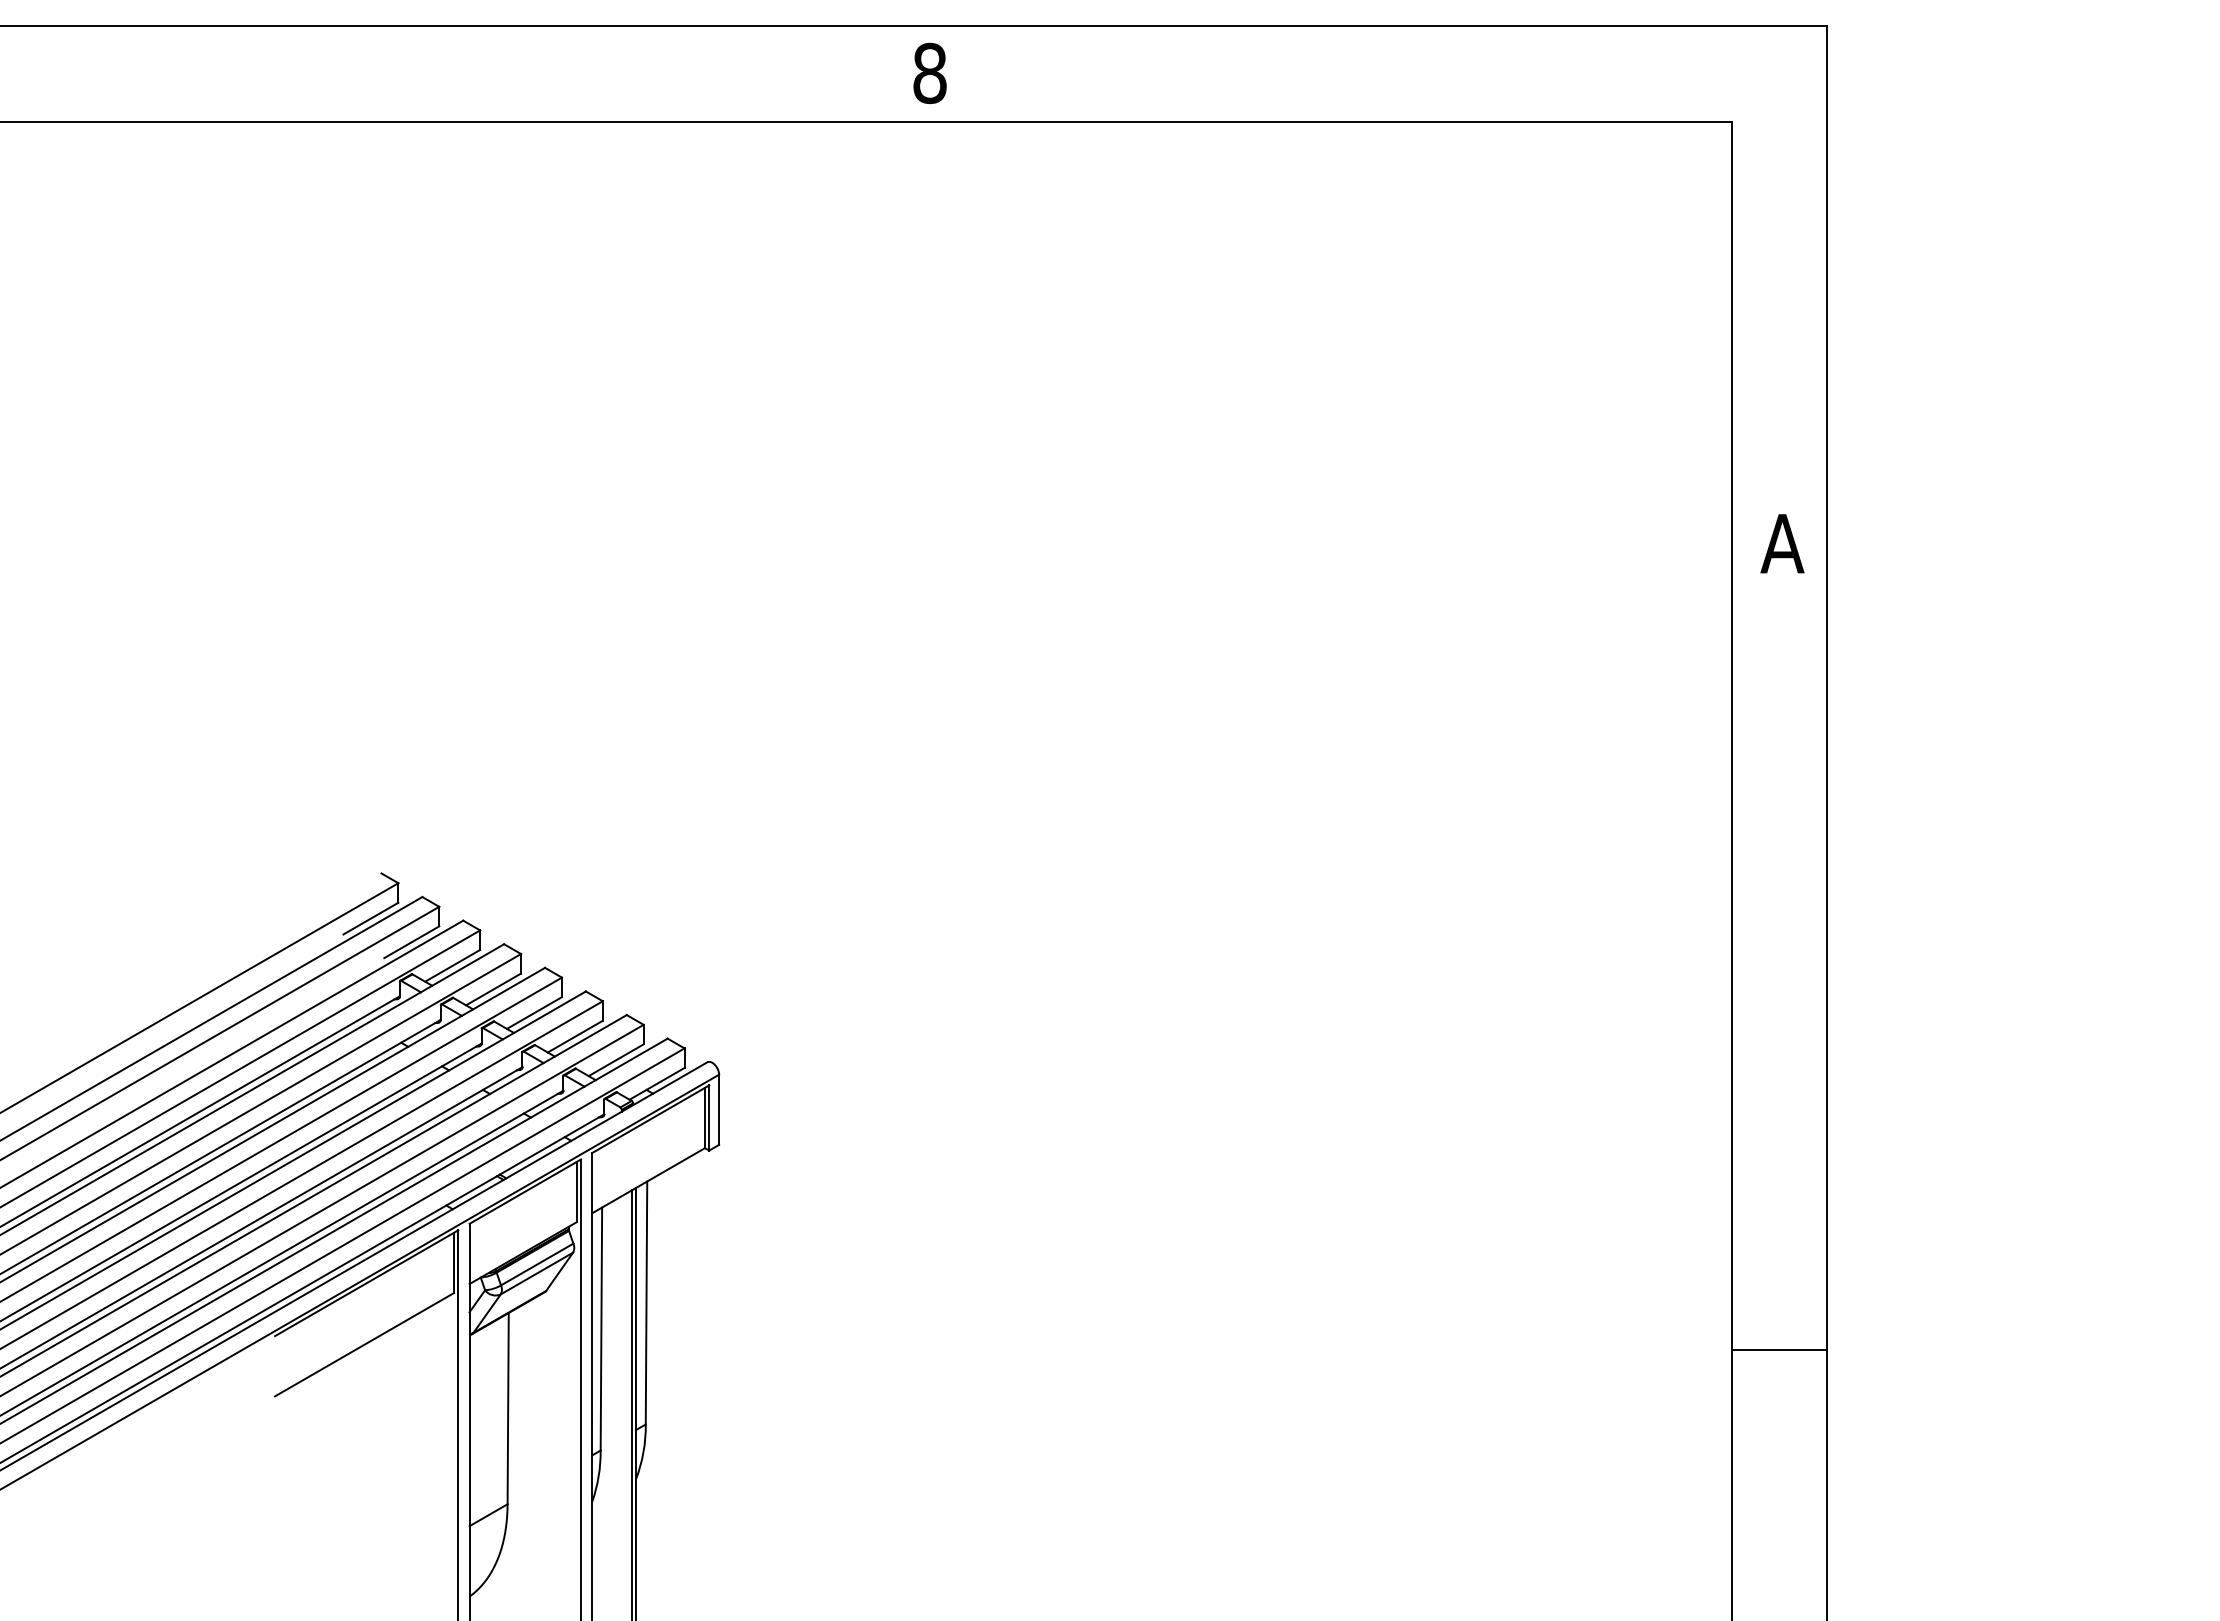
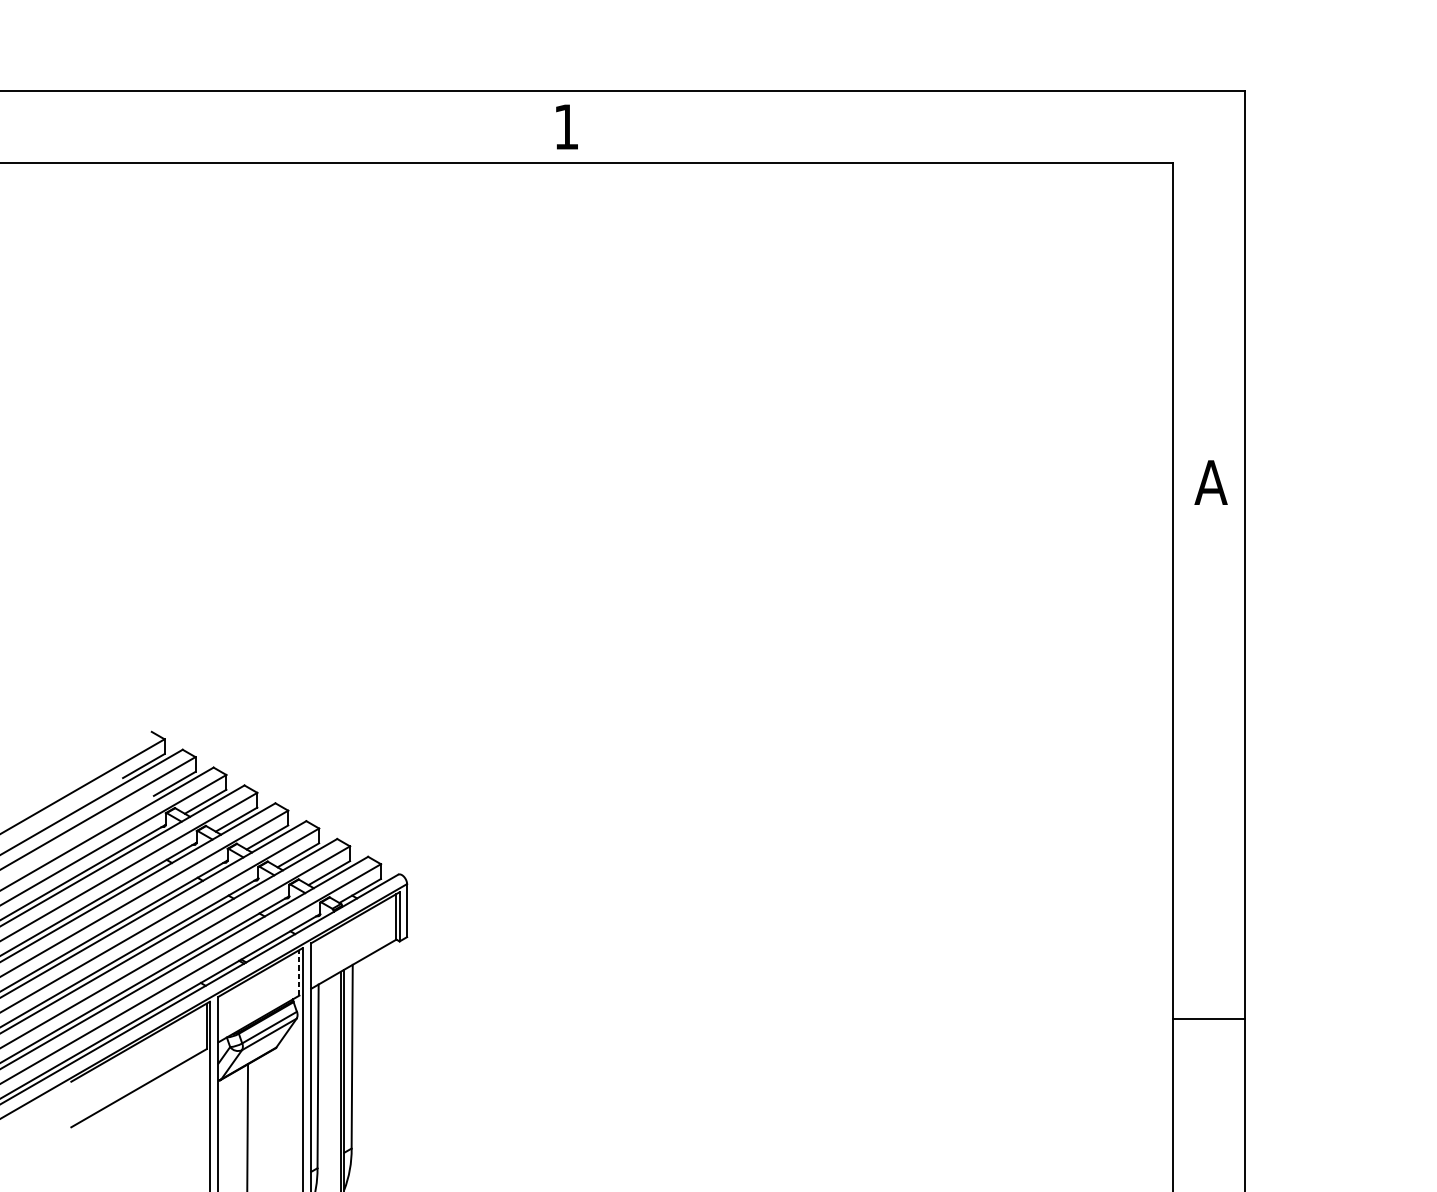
text: (929, 73) -> (566, 127), 8 -> 1
line: (576, 1191) -> (299, 972), solid -> dashed
line: (1779, 1349) -> (1208, 1019), moved

